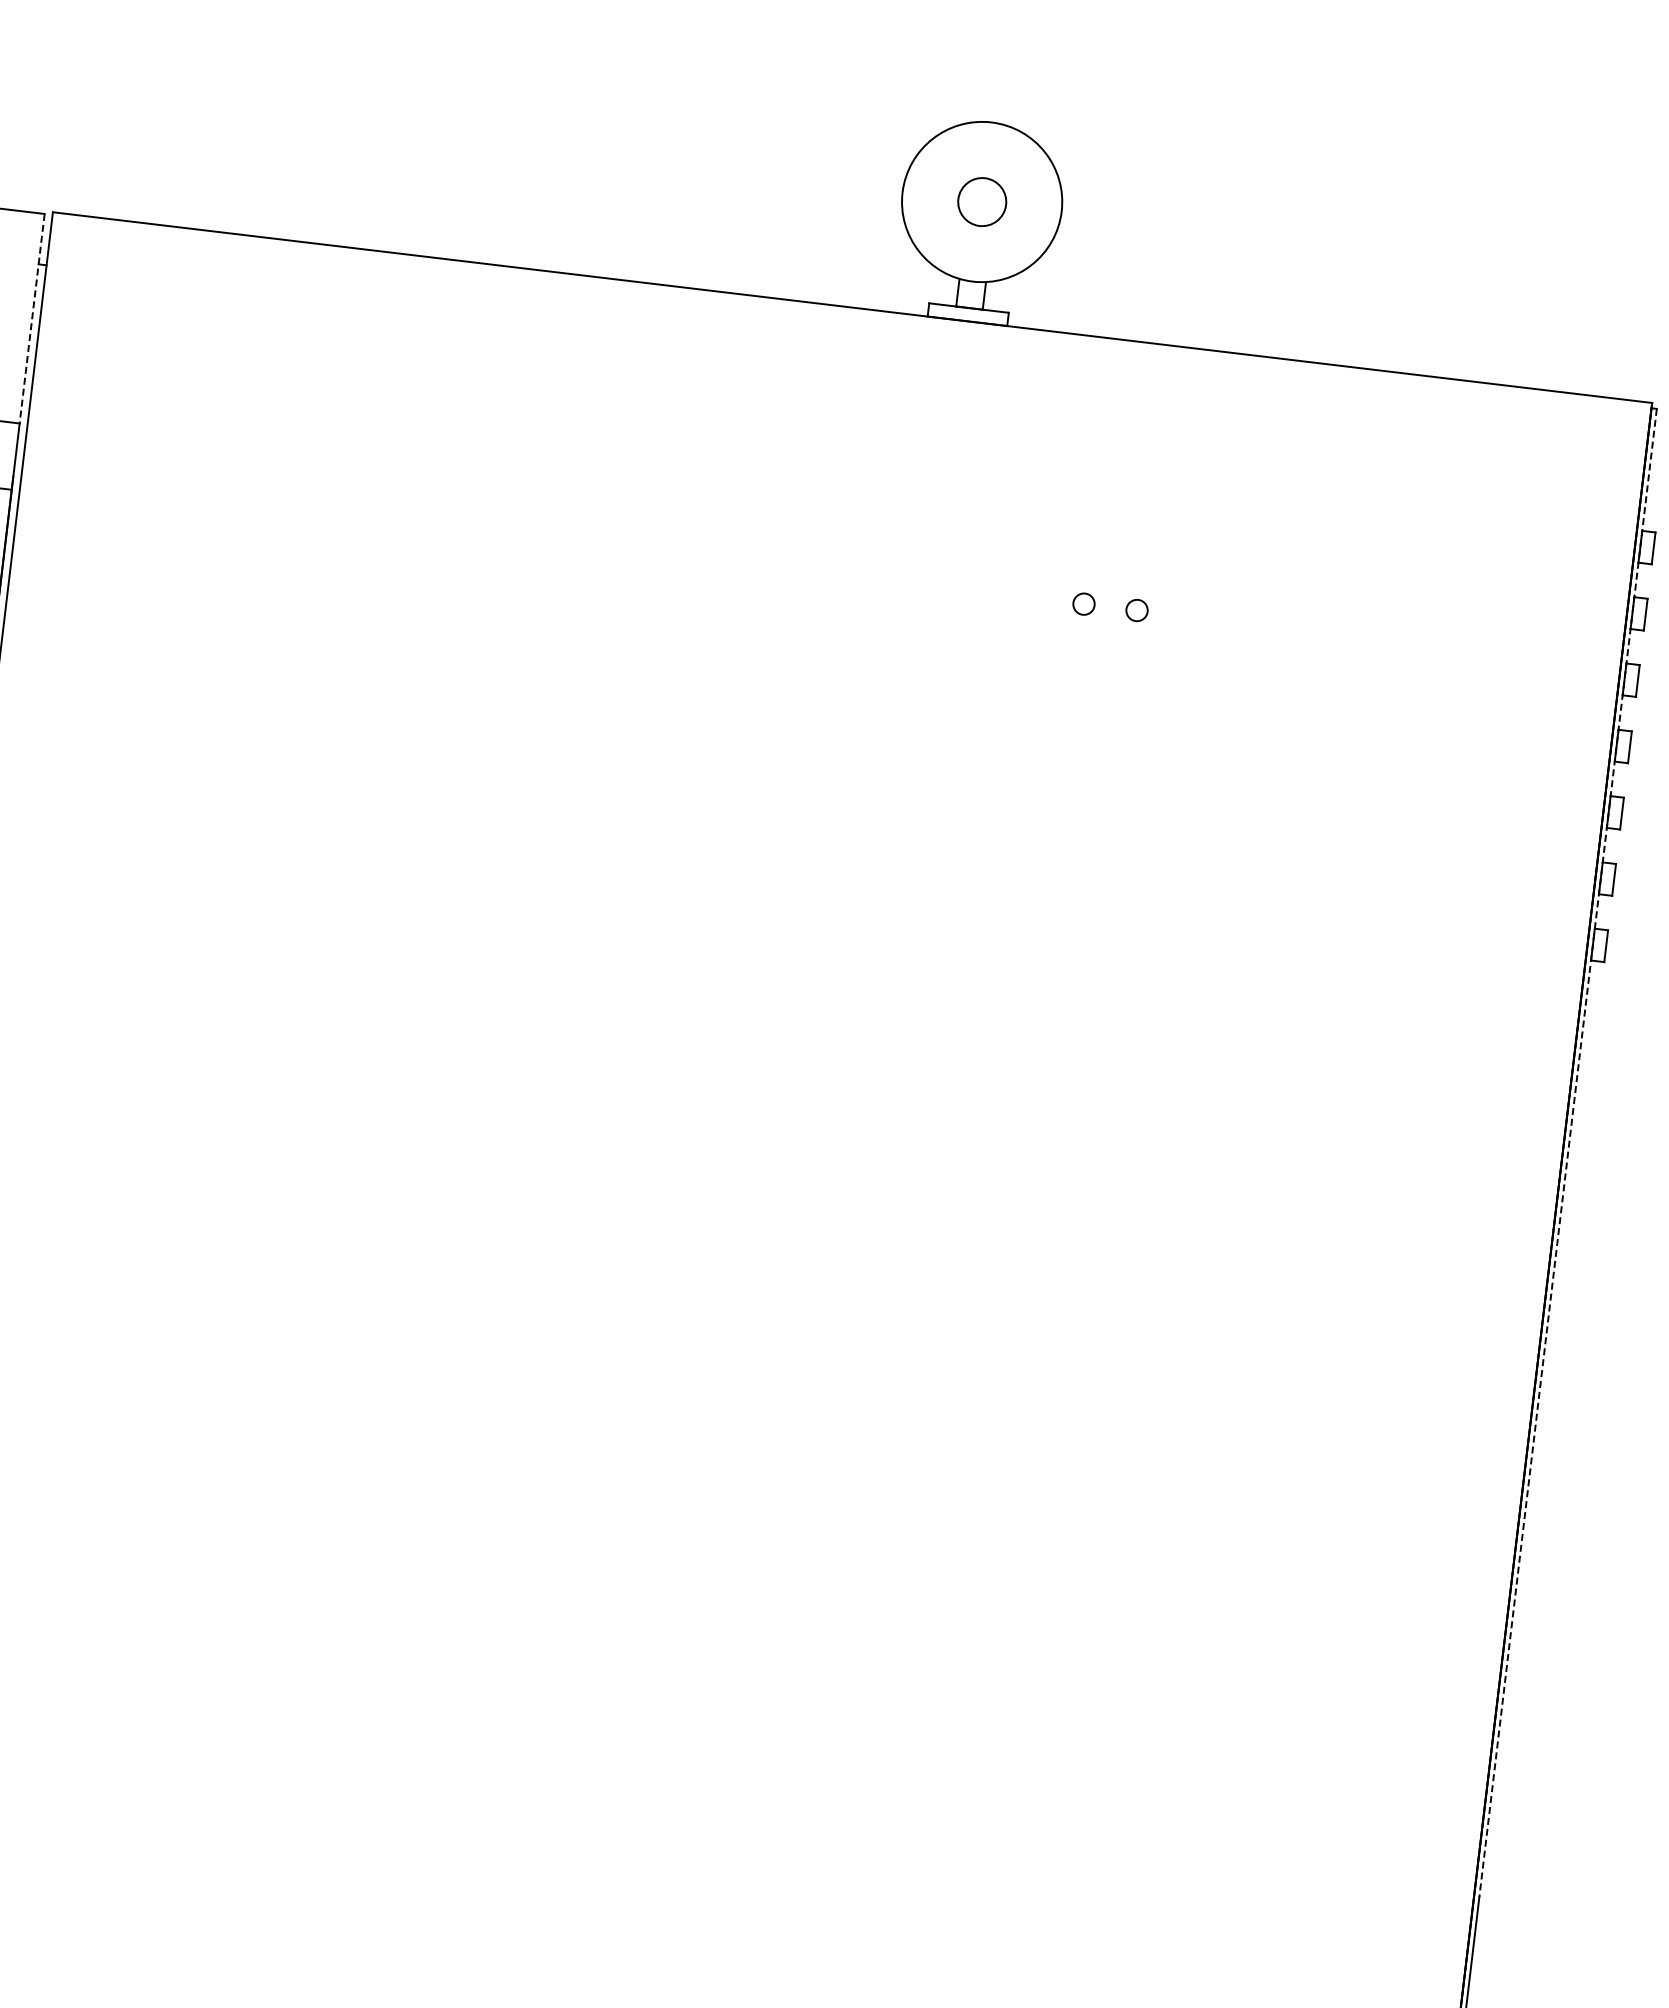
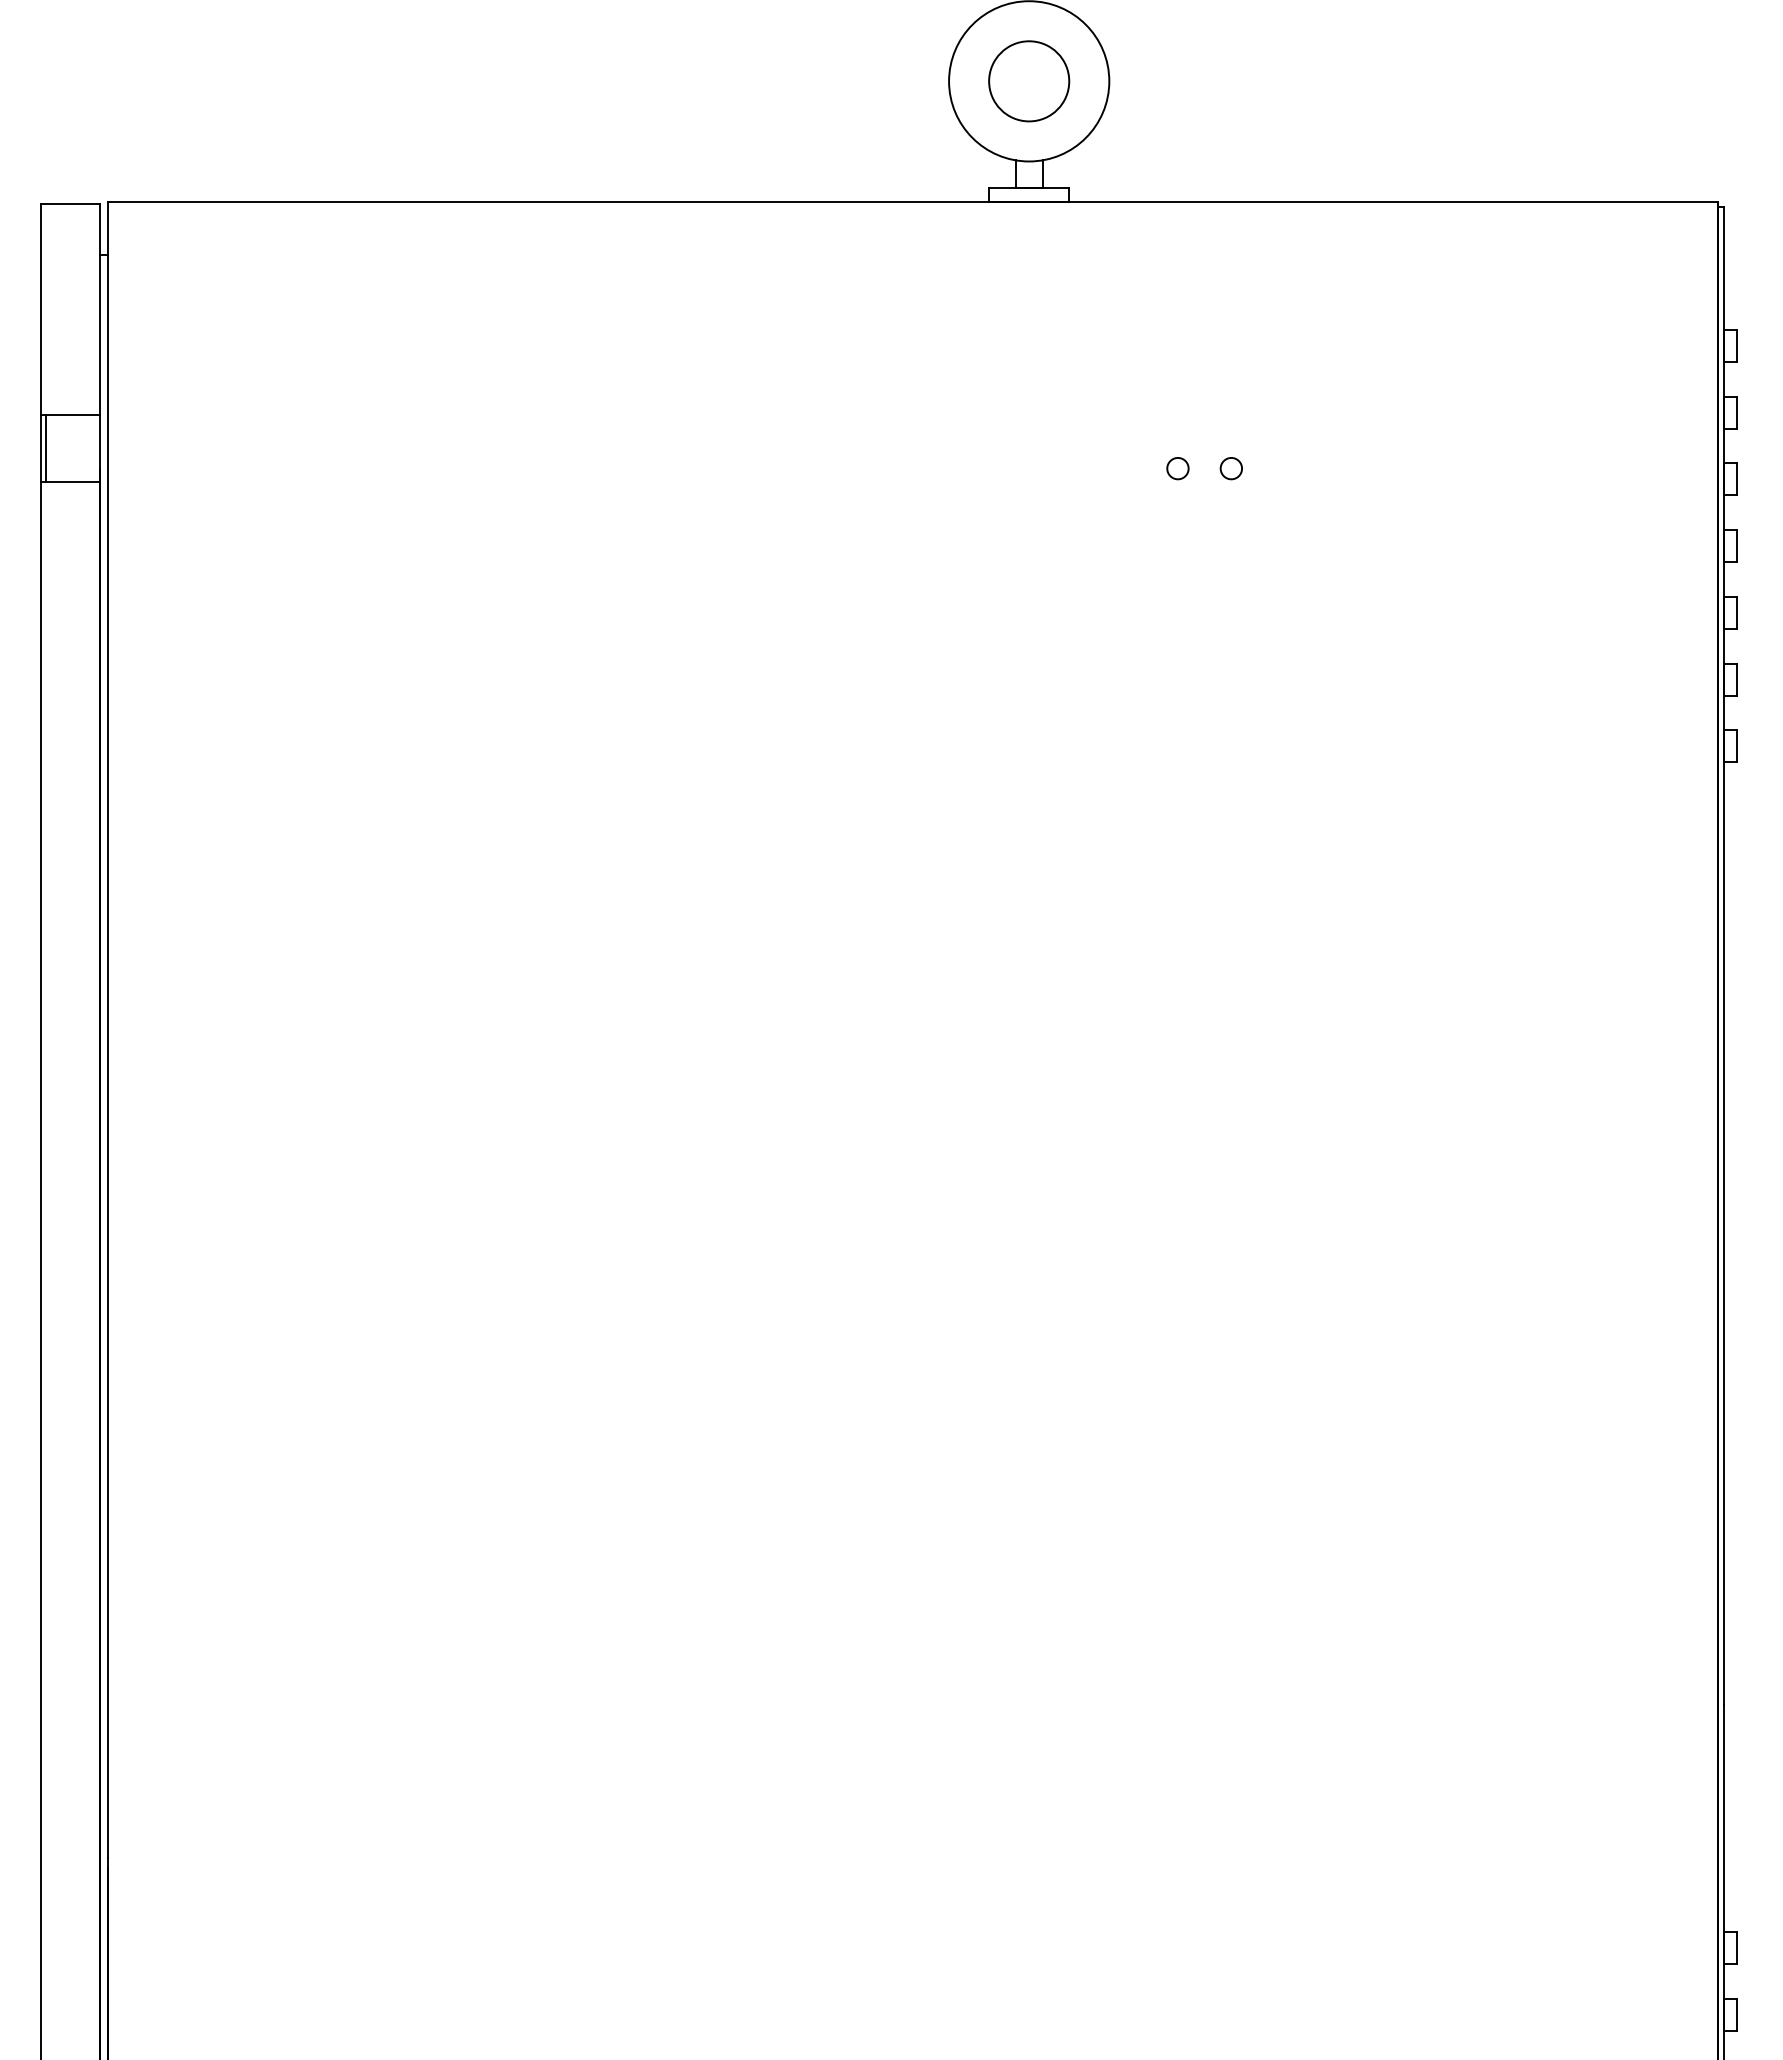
circle: (982, 202) -> (1029, 81), size x1.67
line: (31, 318) -> (99, 309), dashed -> solid
line: (1567, 1153) -> (1723, 956), dashed -> solid

